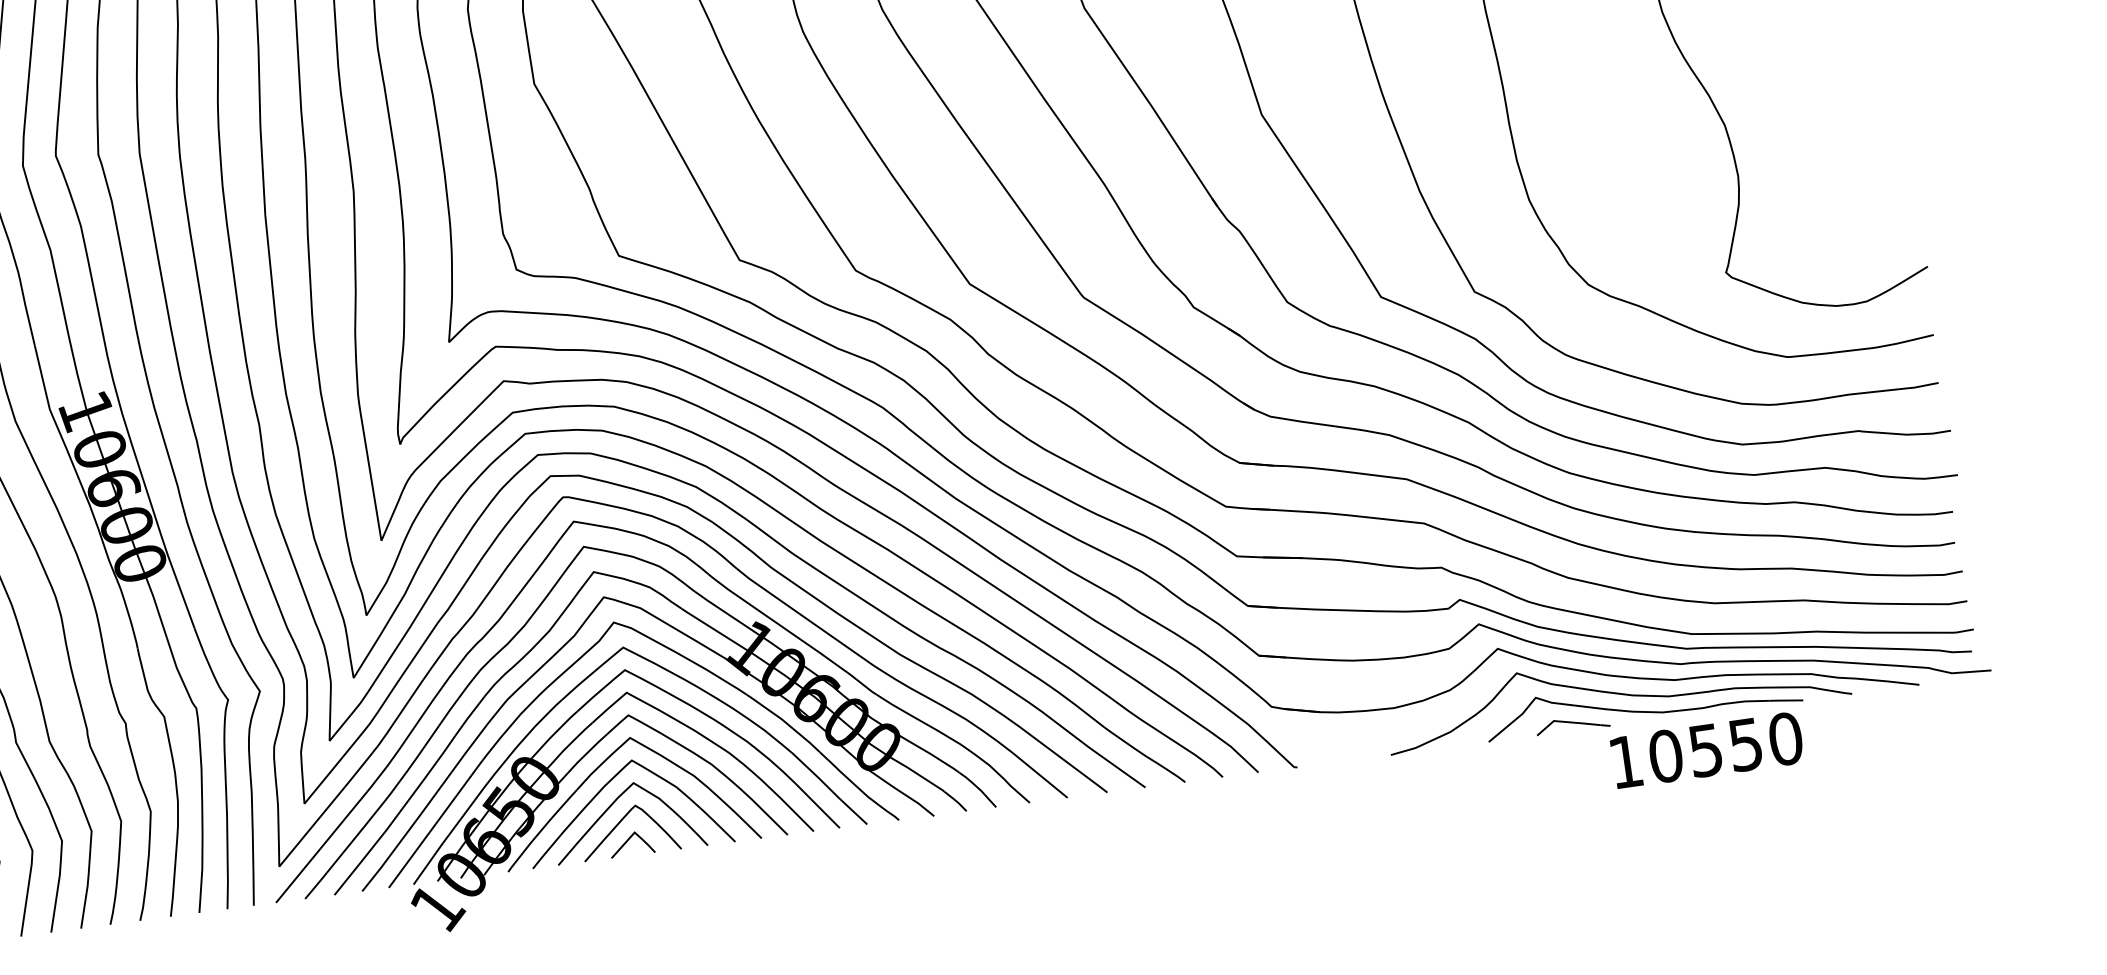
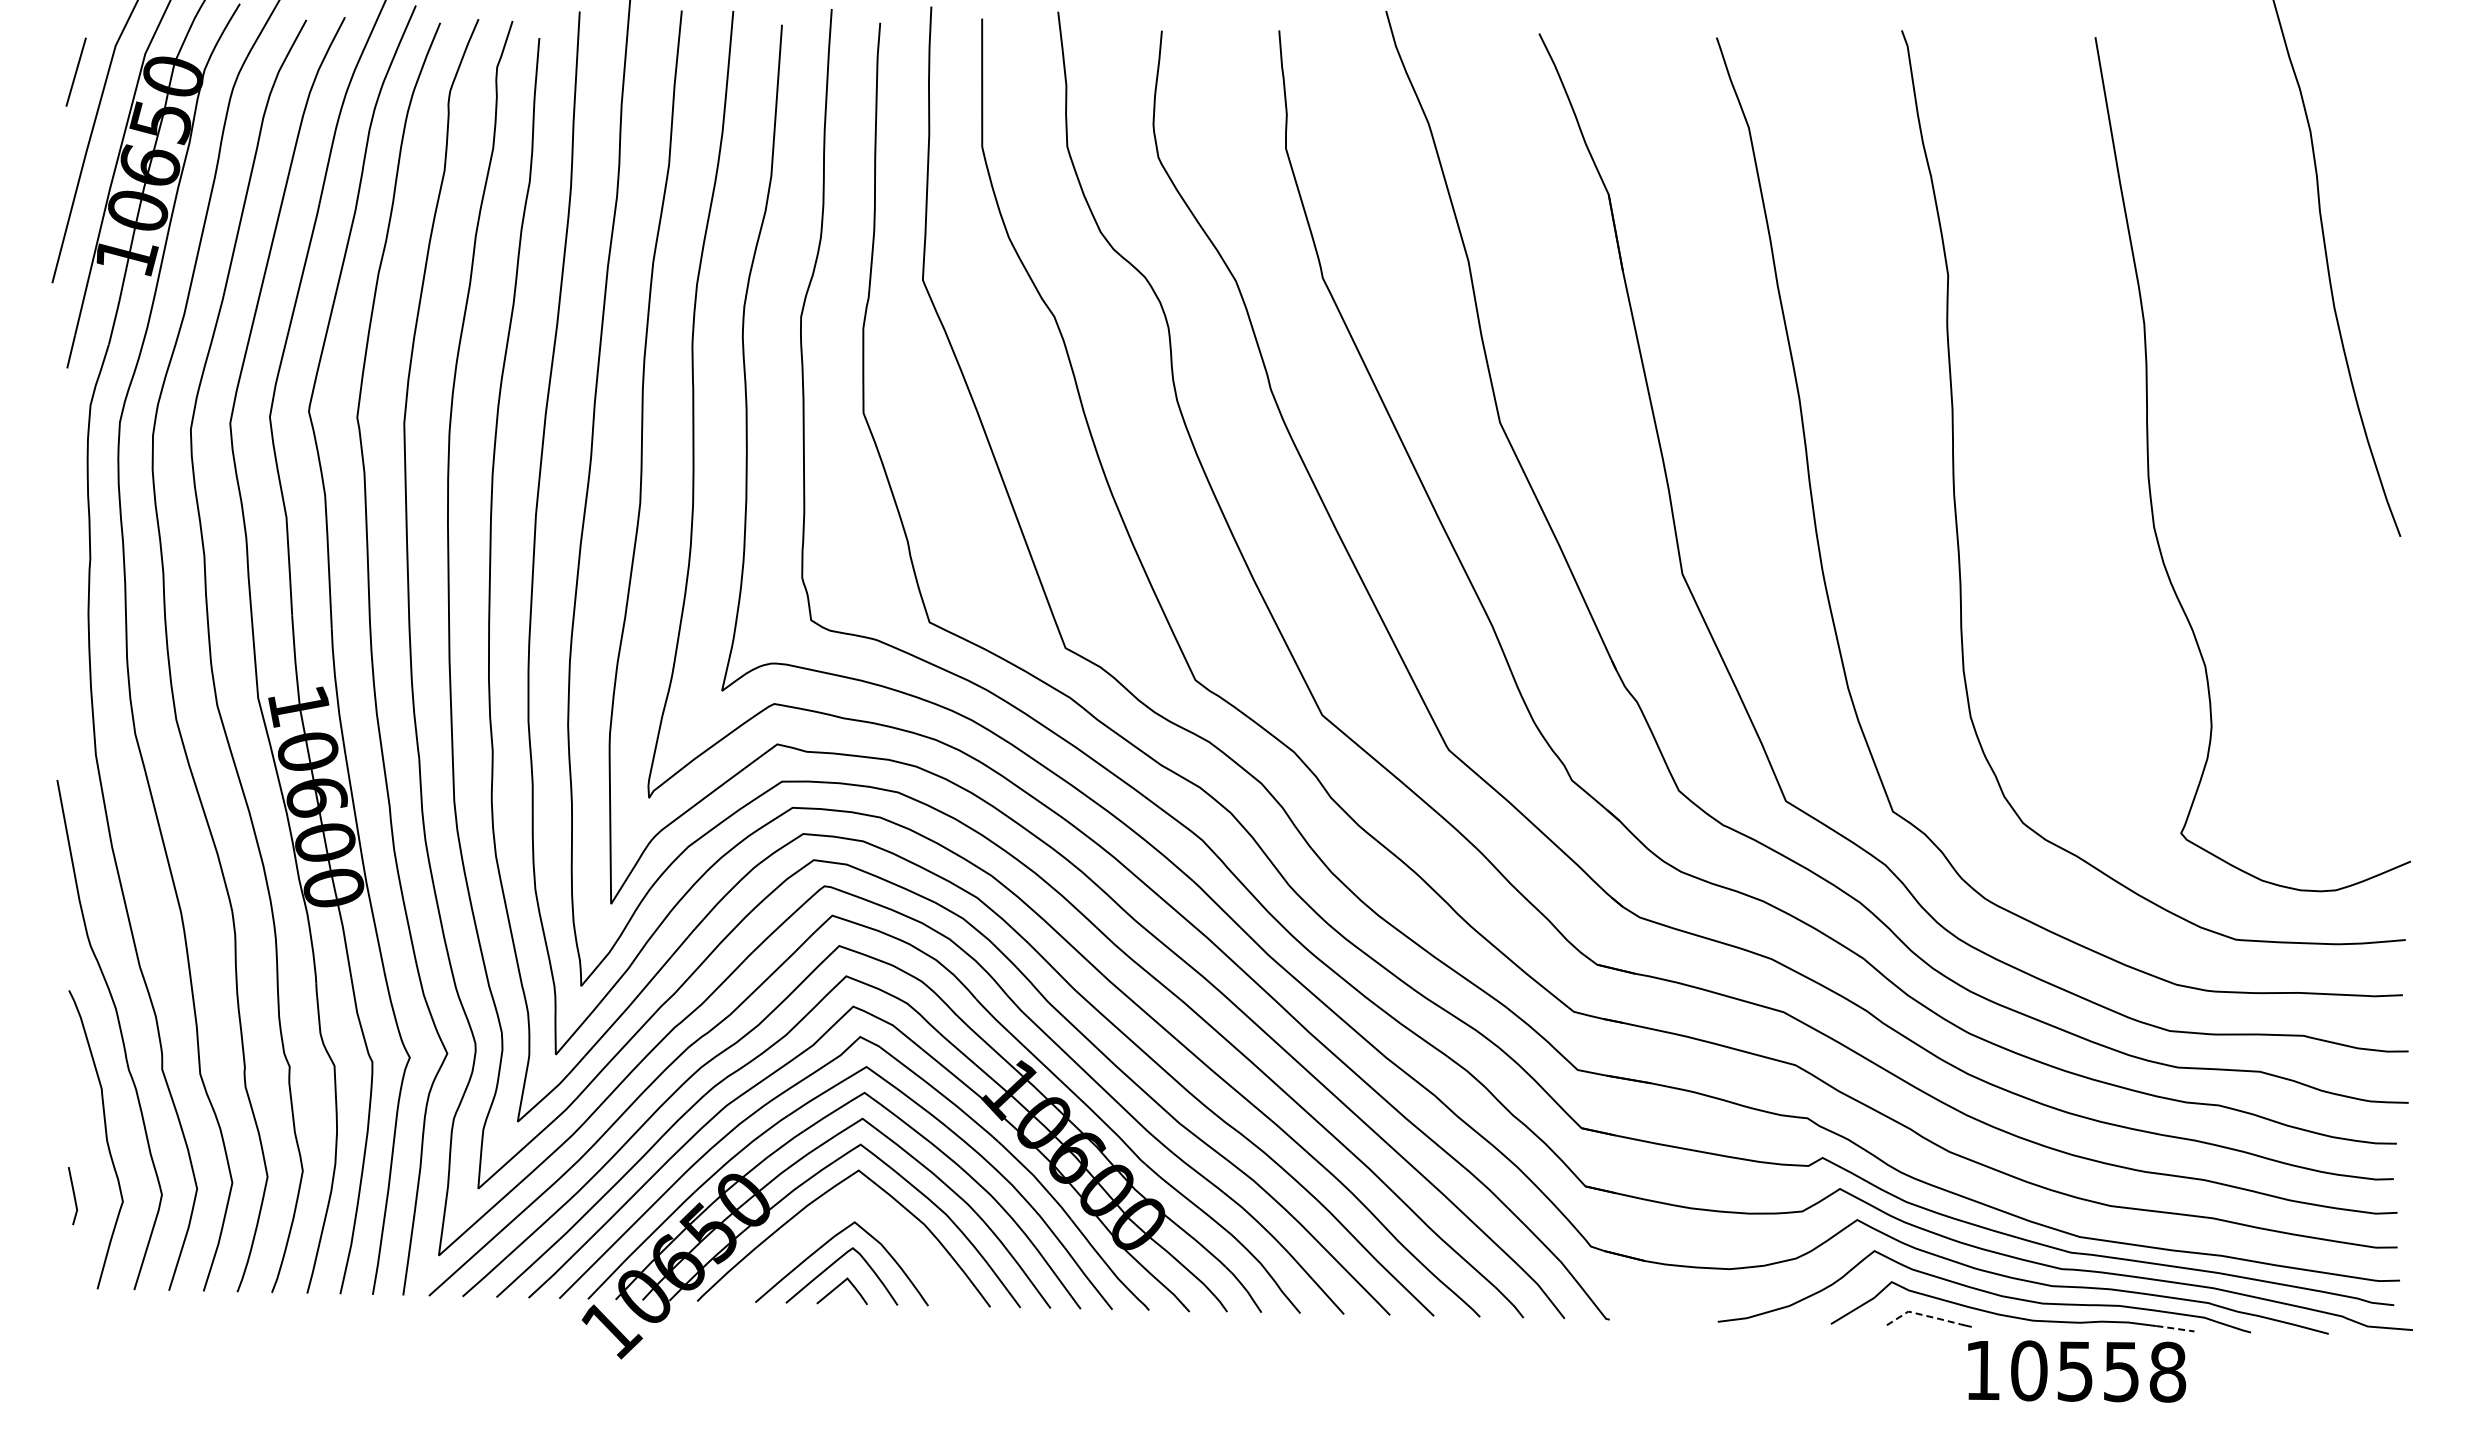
line: (1786, 700) -> (2175, 1328), solid -> dashed
line: (1565, 721) -> (1921, 1314), solid -> dashed
text: (1785, 739) -> (2167, 1372), 10550 -> 10558
curve: (605, 786) -> (822, 1221), removed

